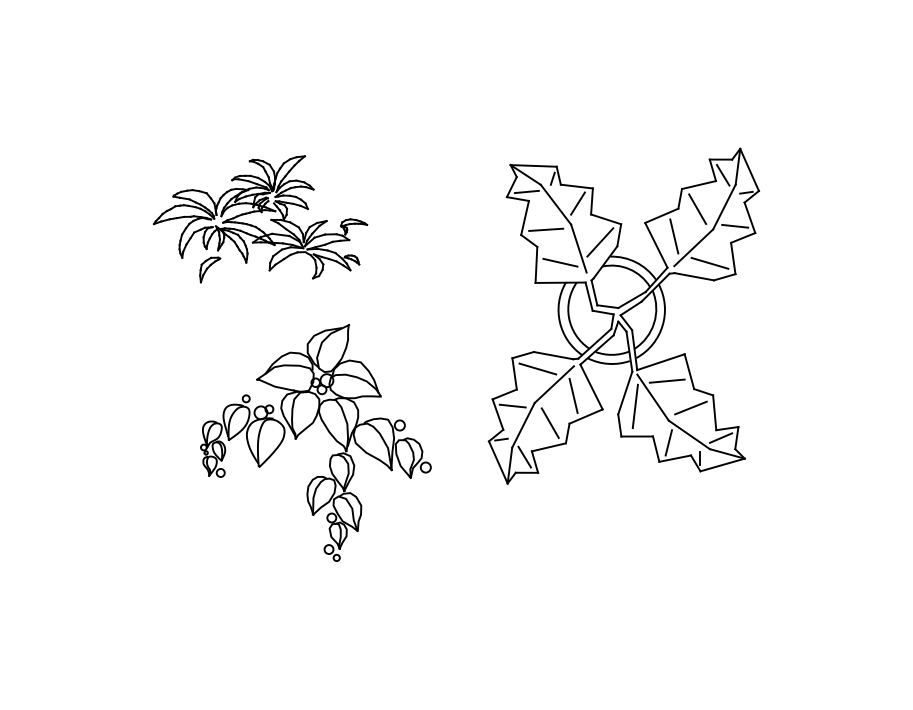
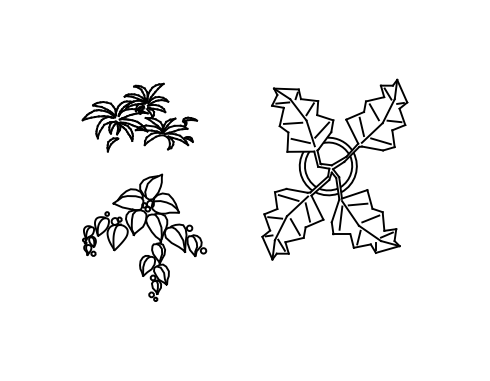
part: (308, 429) -> (140, 230), moved

